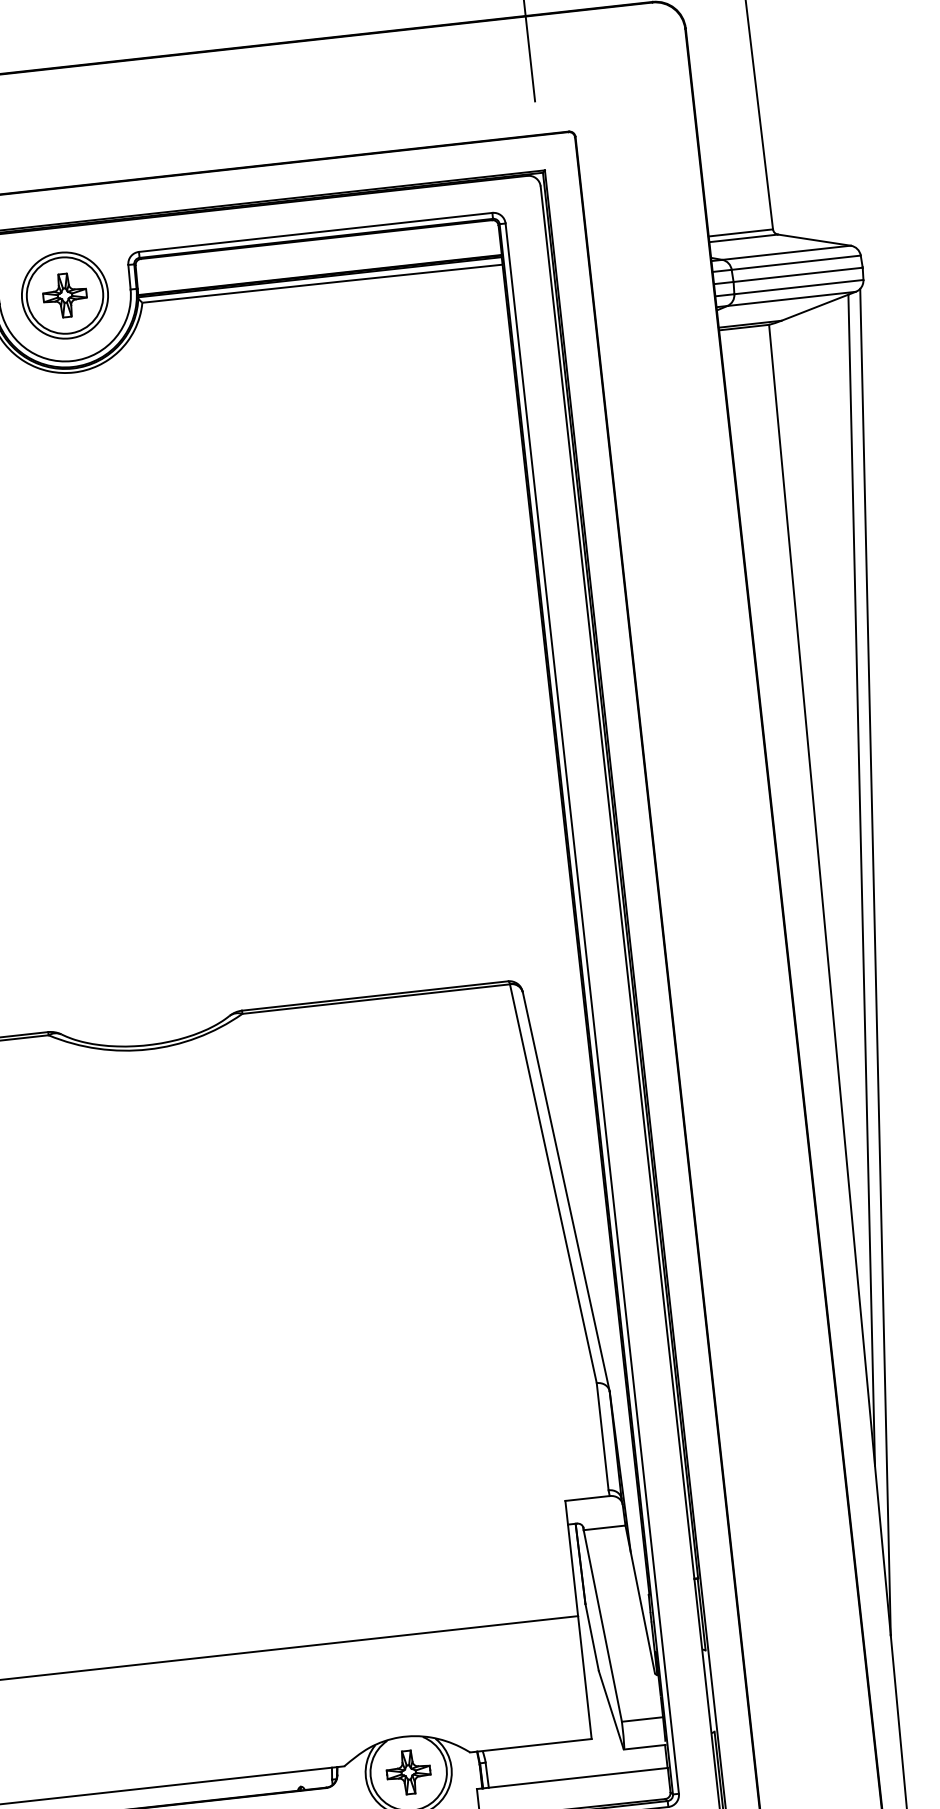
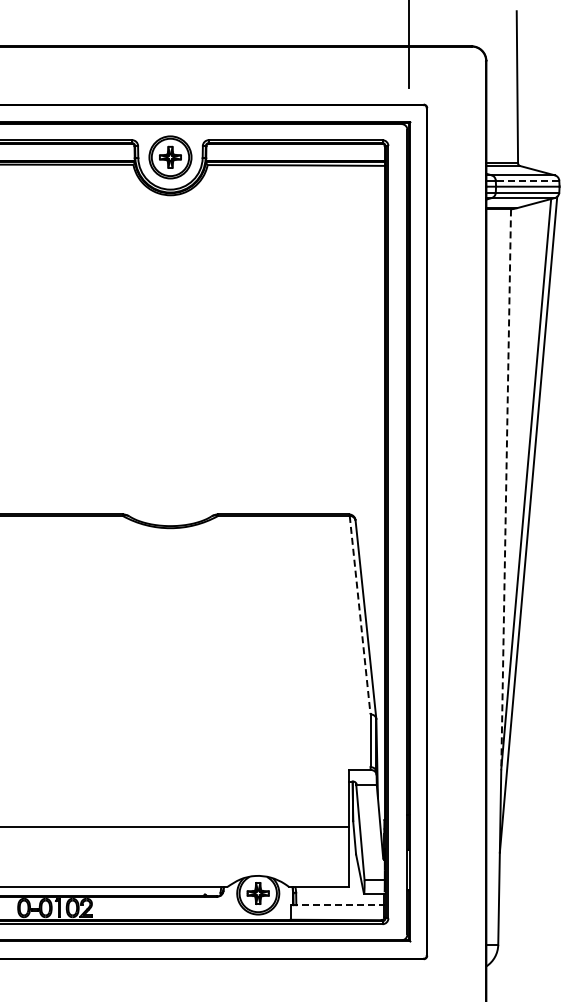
line: (796, 262) -> (527, 180), solid -> dashed
line: (822, 895) -> (506, 489), solid -> dashed
line: (554, 1184) -> (360, 615), solid -> dashed
line: (572, 1779) -> (337, 905), solid -> dashed

